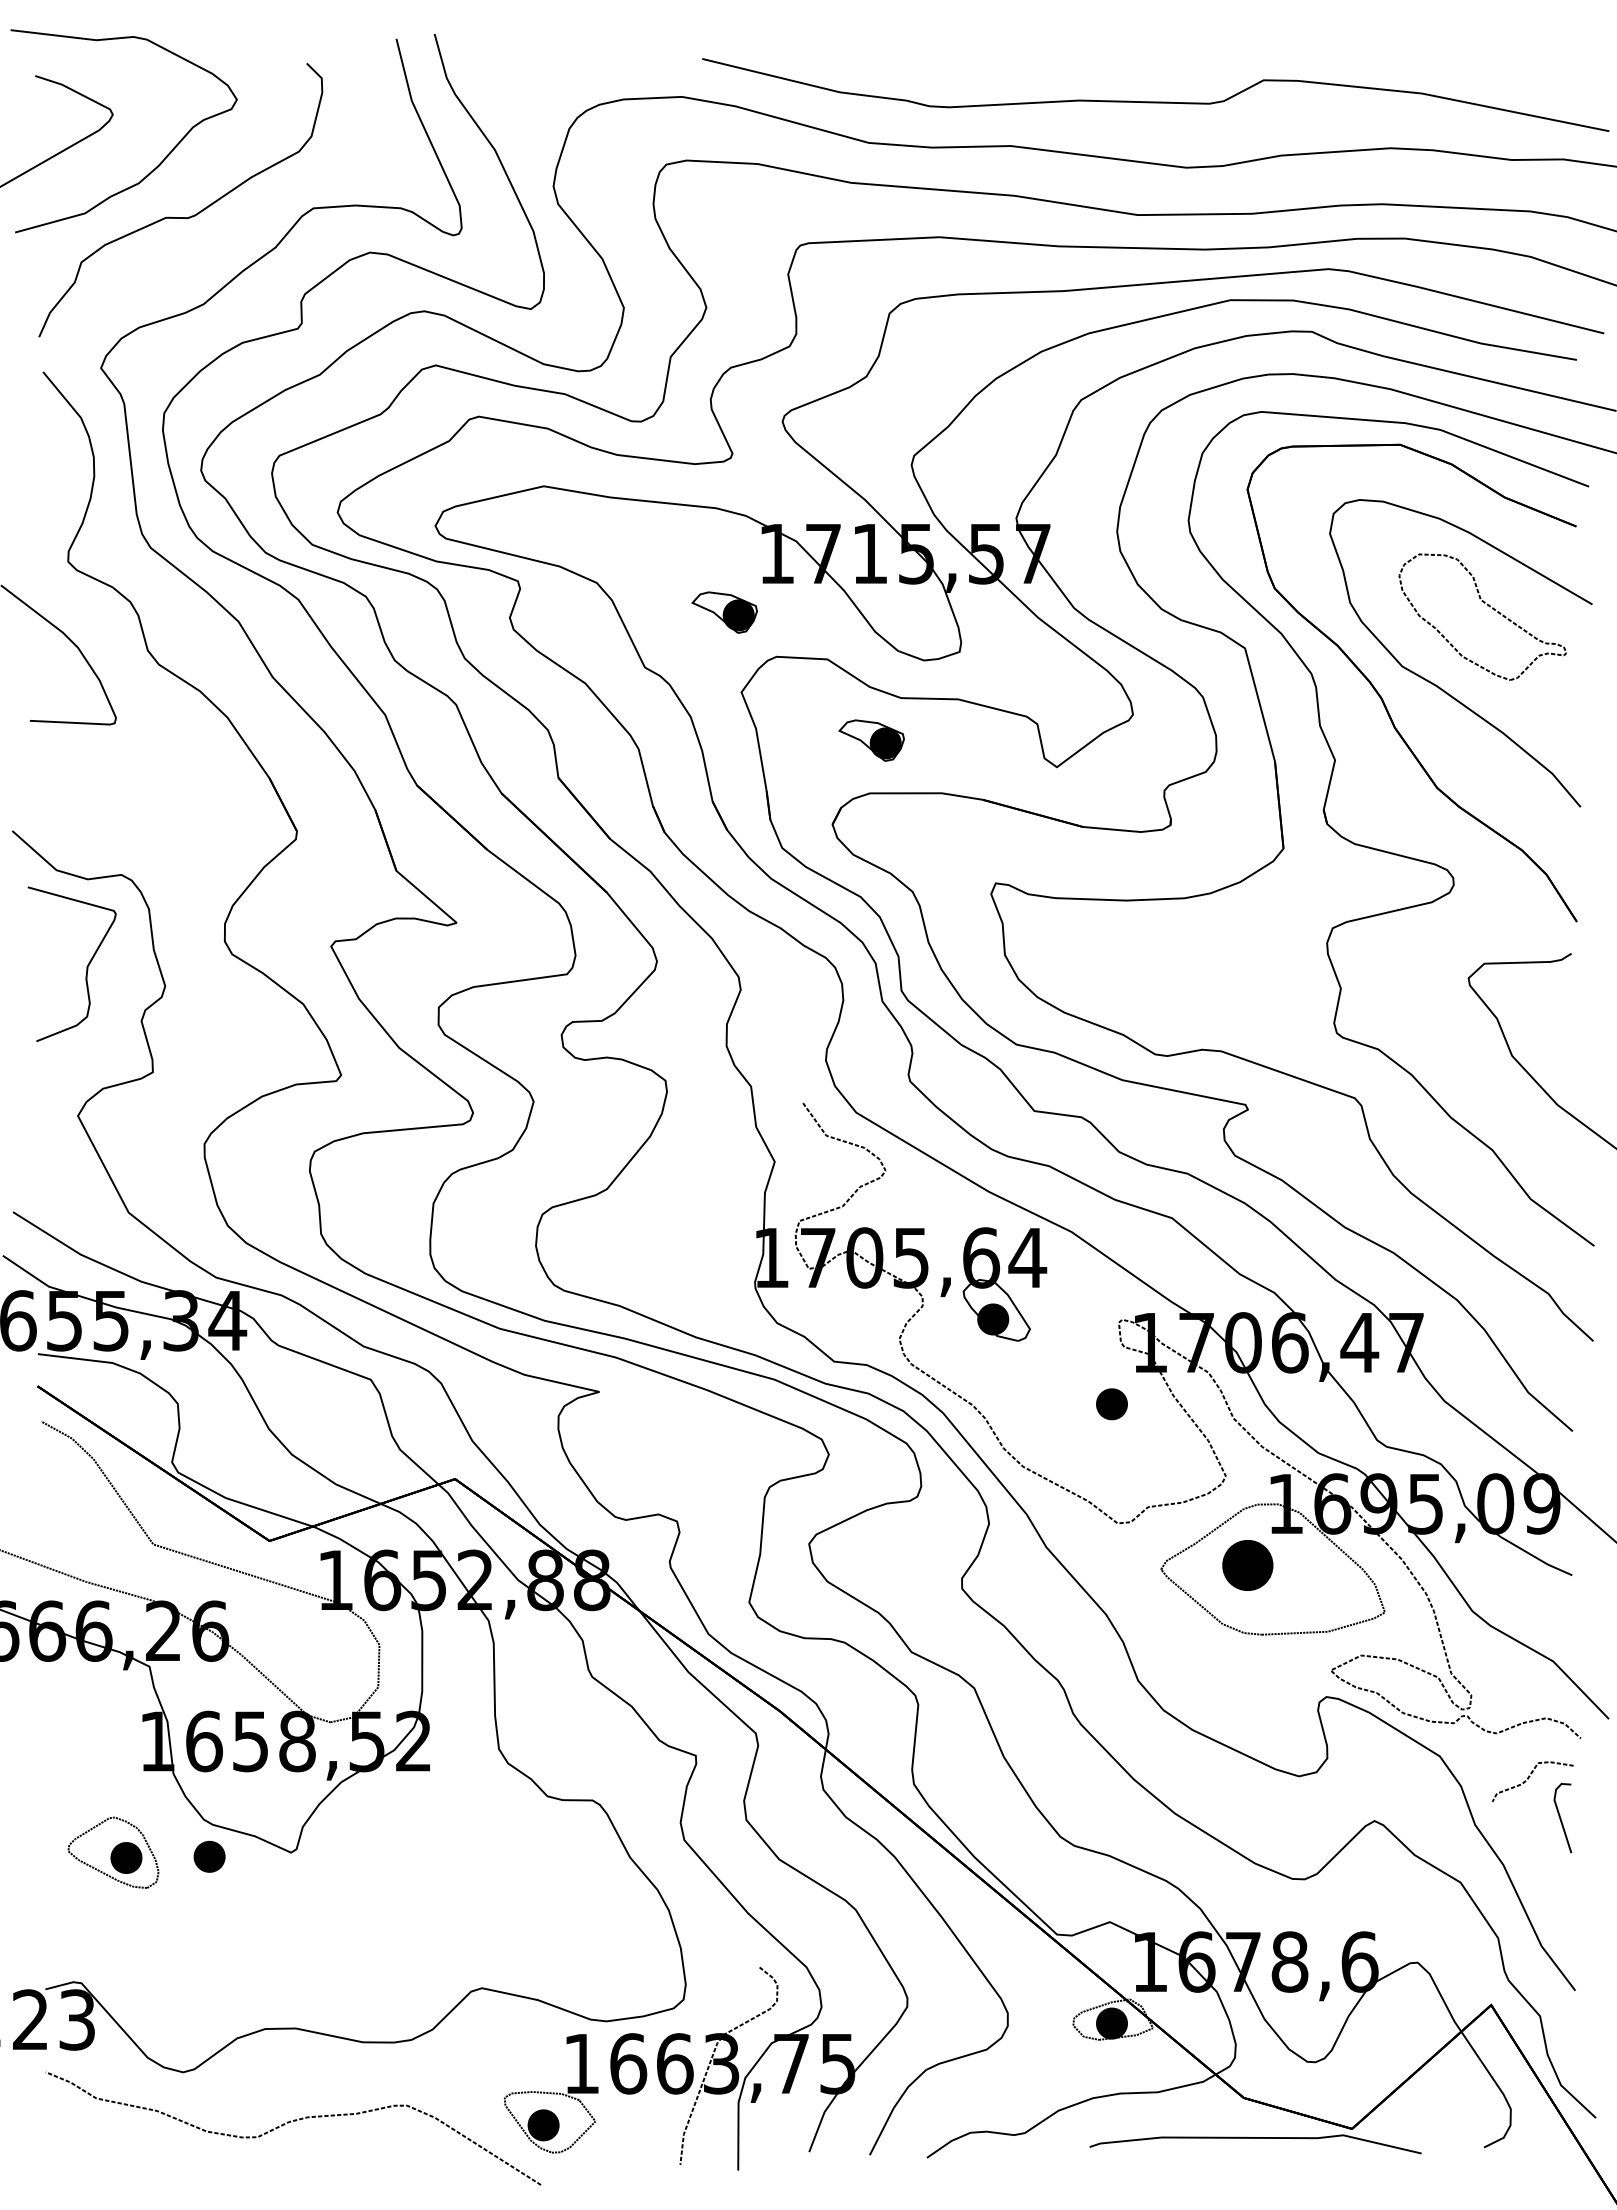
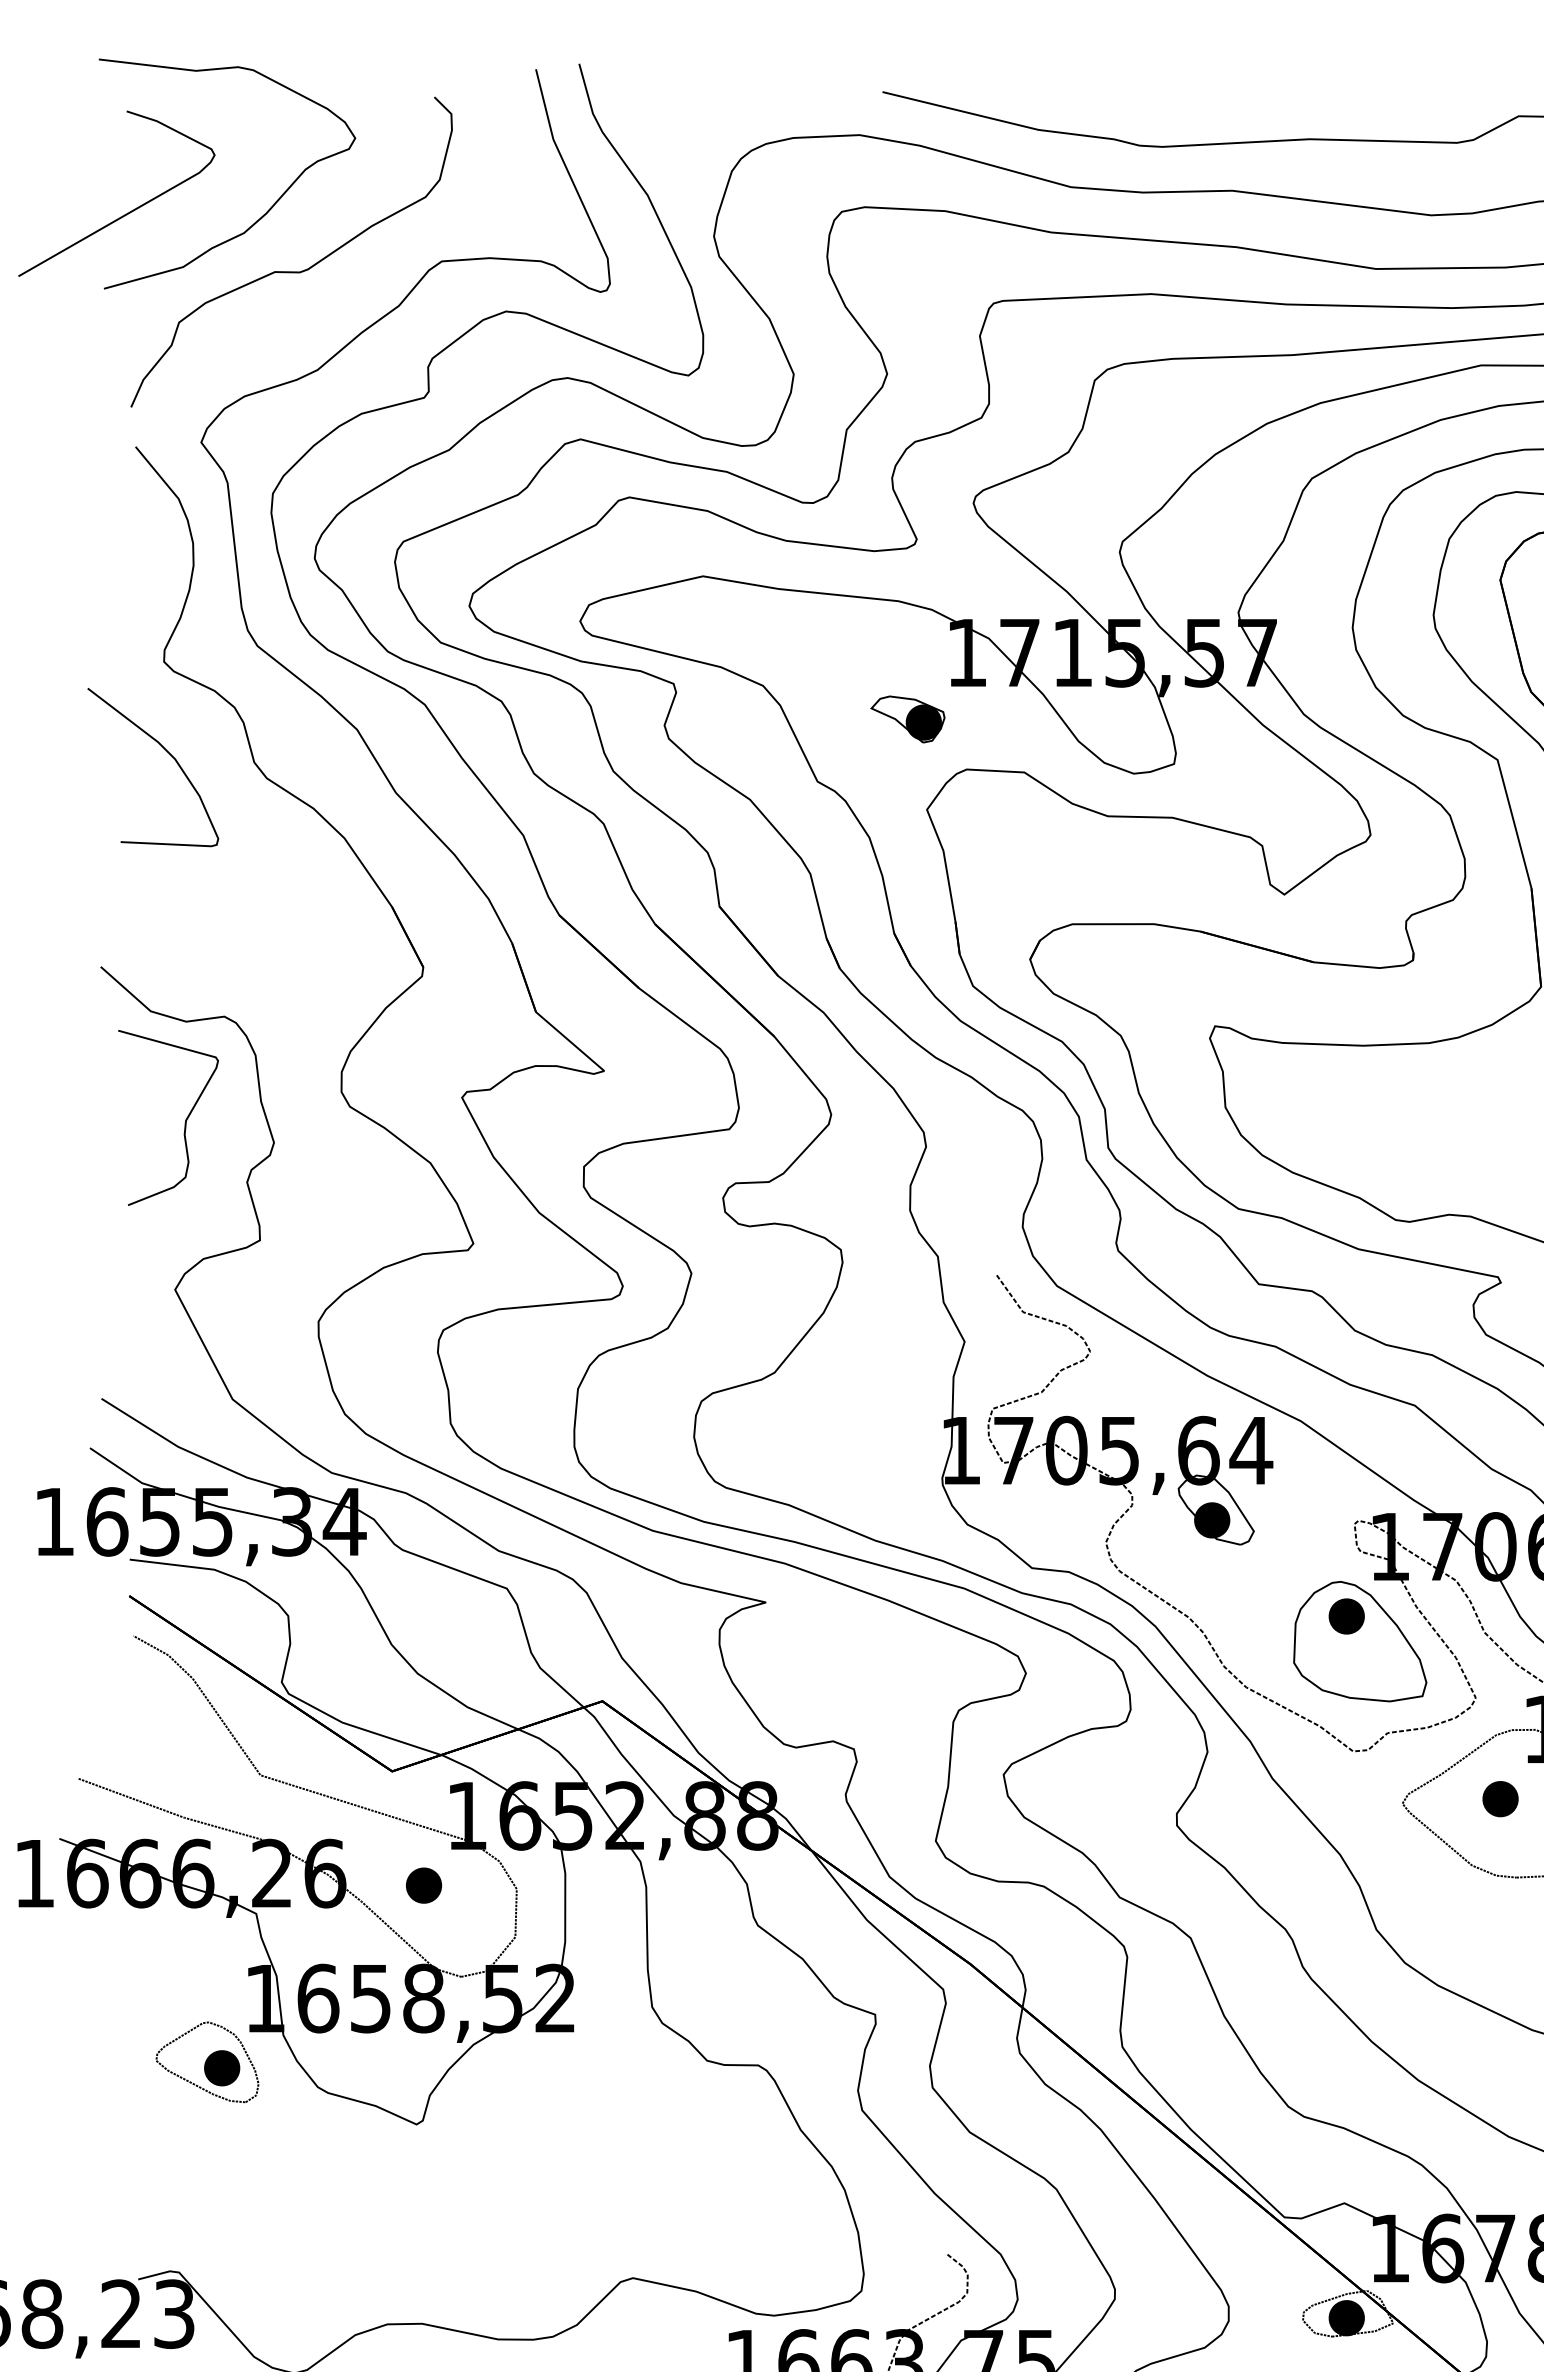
part: (871, 740) -> (1074, 864), removed
part: (1123, 1426) -> (1359, 1641), added
part: (1247, 1565) -> (1500, 1799), size x0.62
part: (113, 1852) -> (207, 2062), moved
part: (209, 1856) -> (423, 1885), moved

